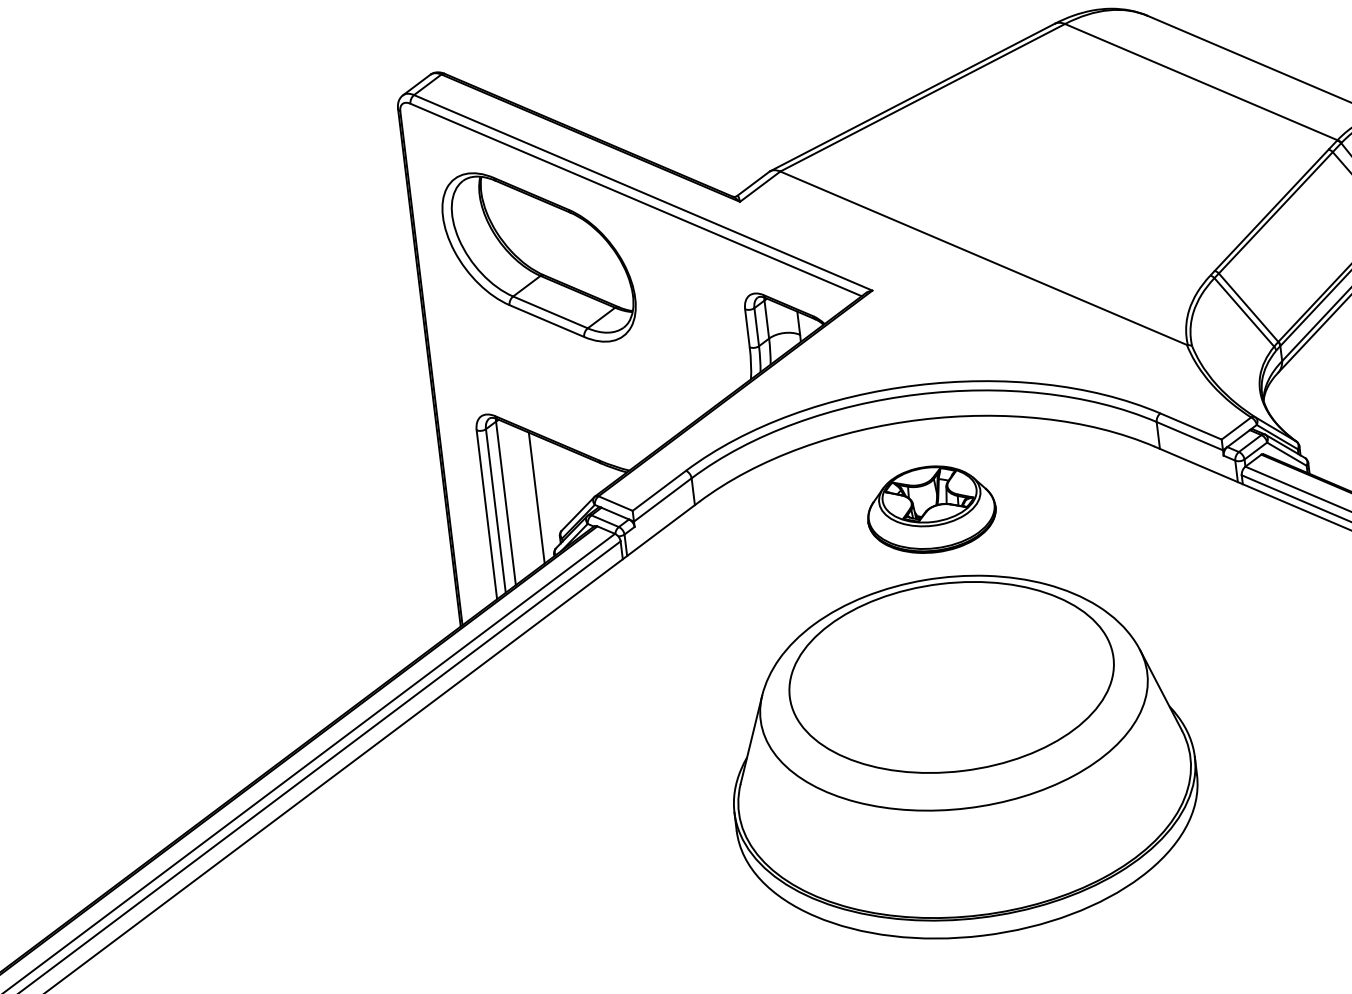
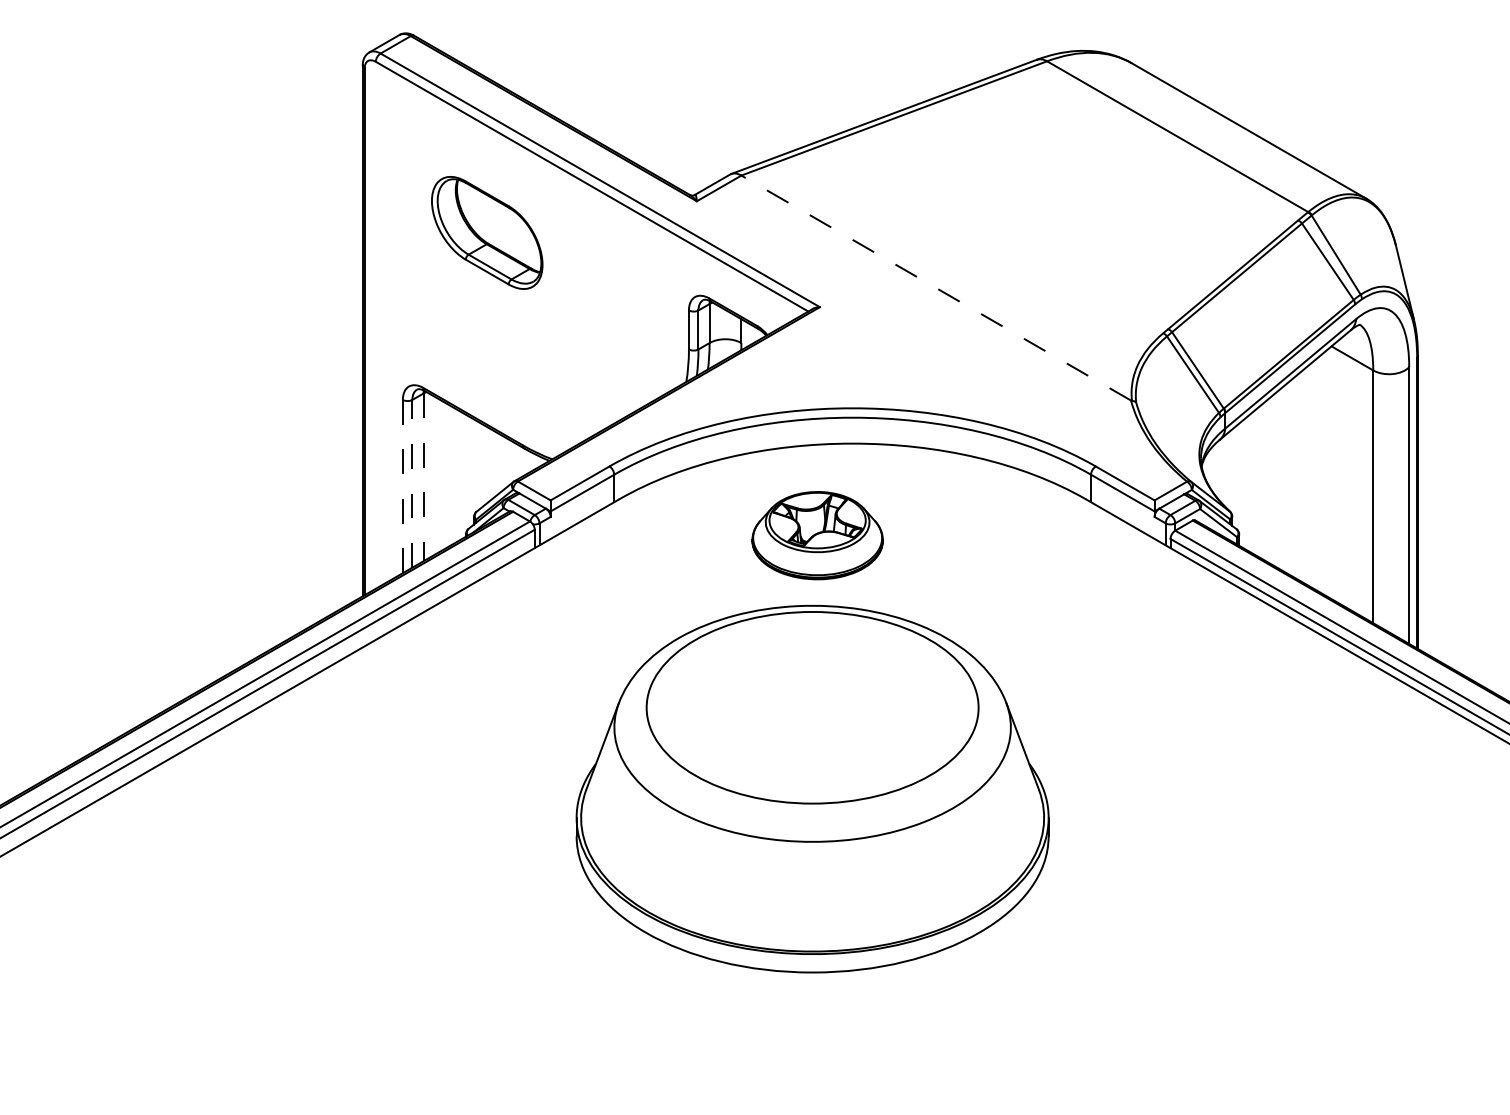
part: (539, 257) -> (487, 232), size x0.6
line: (983, 258) -> (936, 288), solid -> dashed
line: (536, 497) -> (455, 475), removed
line: (505, 503) -> (423, 477), solid -> dashed
part: (931, 509) -> (817, 535), moved
line: (495, 510) -> (412, 483), solid -> dashed
line: (486, 514) -> (402, 486), solid -> dashed
part: (961, 756) -> (812, 788), moved

